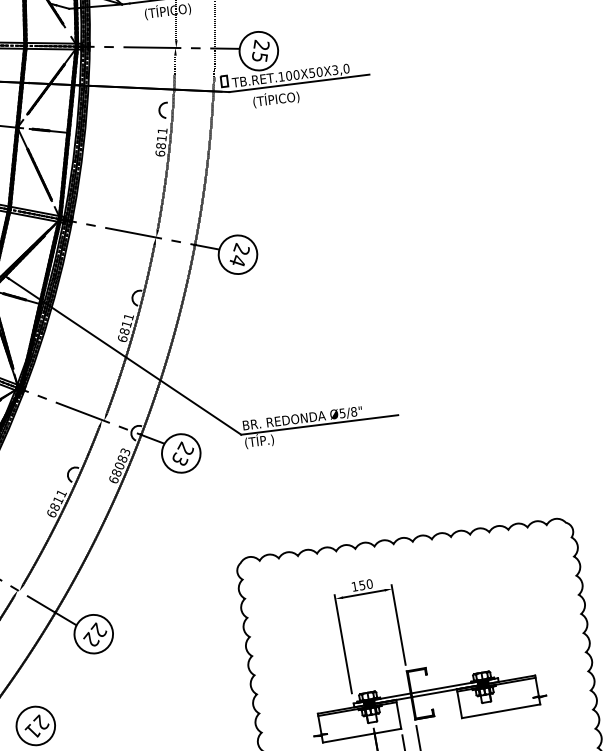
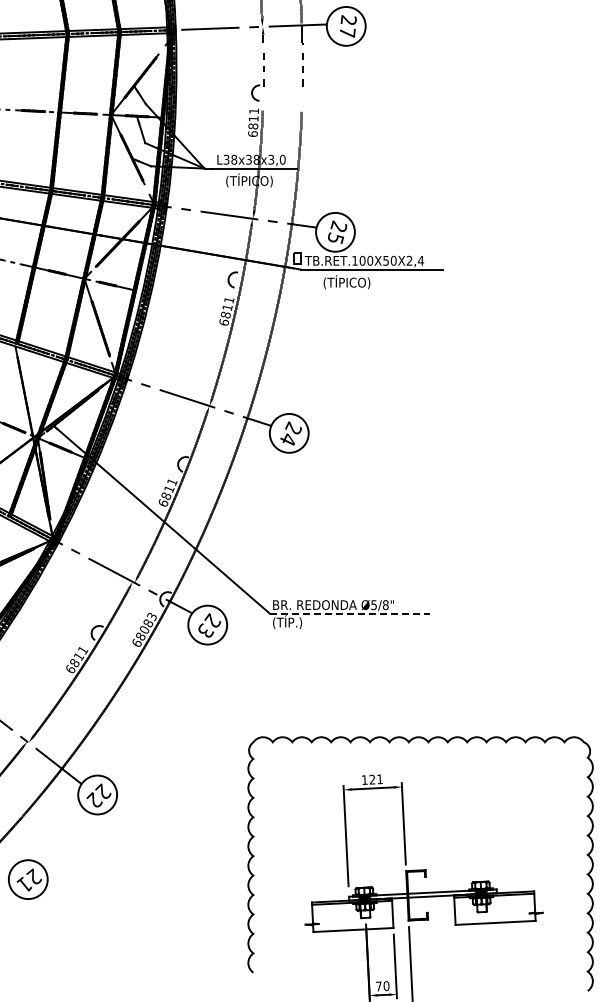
text: (341, 69) -> (415, 260), TB.RET.100X50X3,0 -> TB.RET.100X50X2,4
line: (319, 424) -> (349, 613), solid -> dashed
text: (365, 584) -> (375, 779), 150 -> 121

